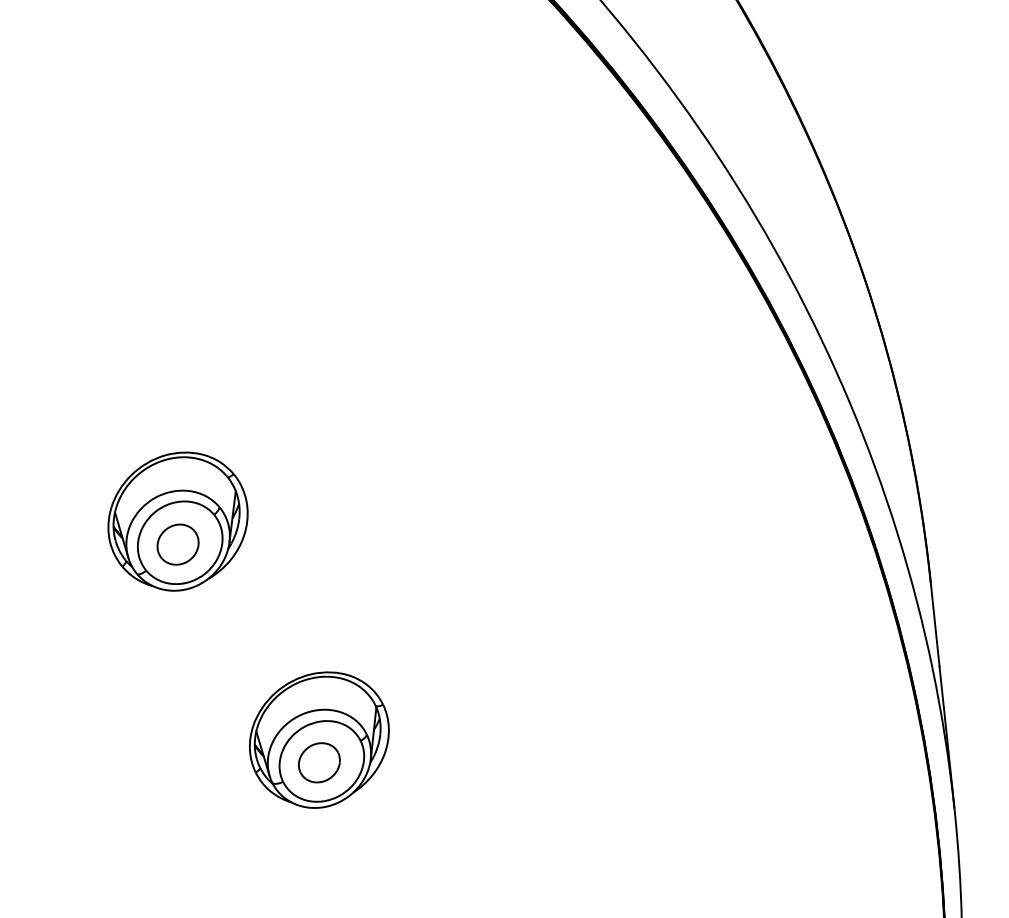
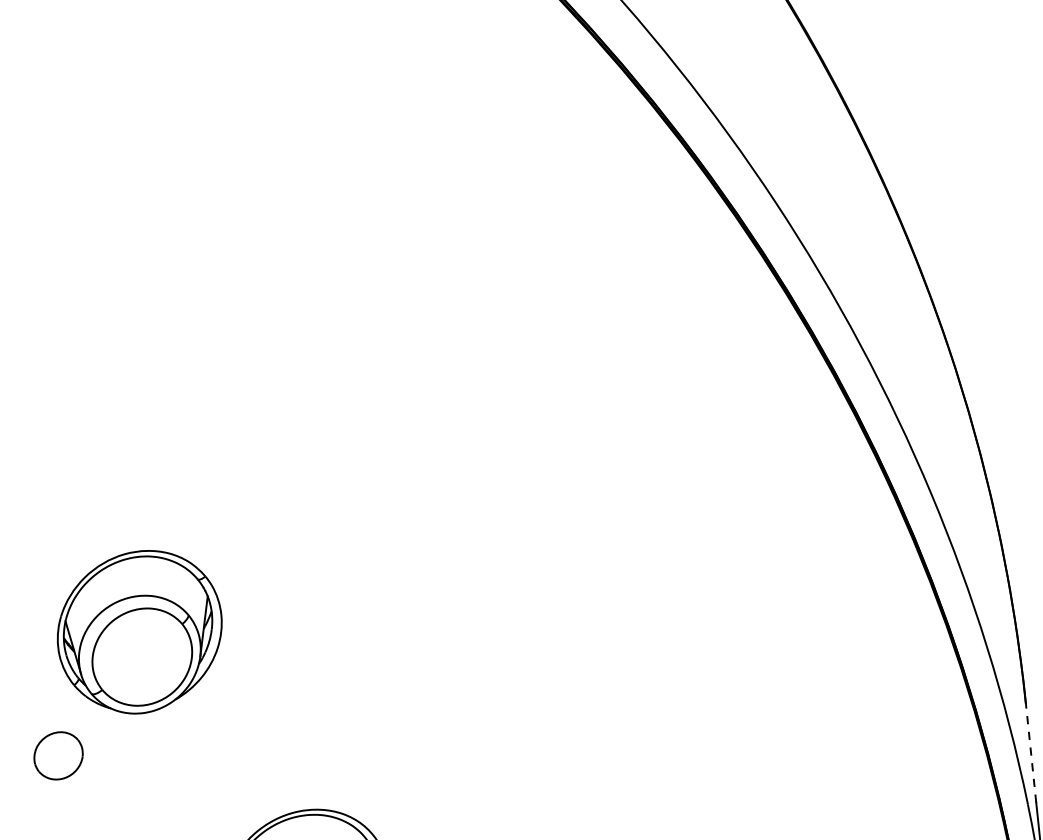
part: (177, 544) -> (57, 755), moved
line: (935, 624) -> (1031, 753), solid -> dashed

